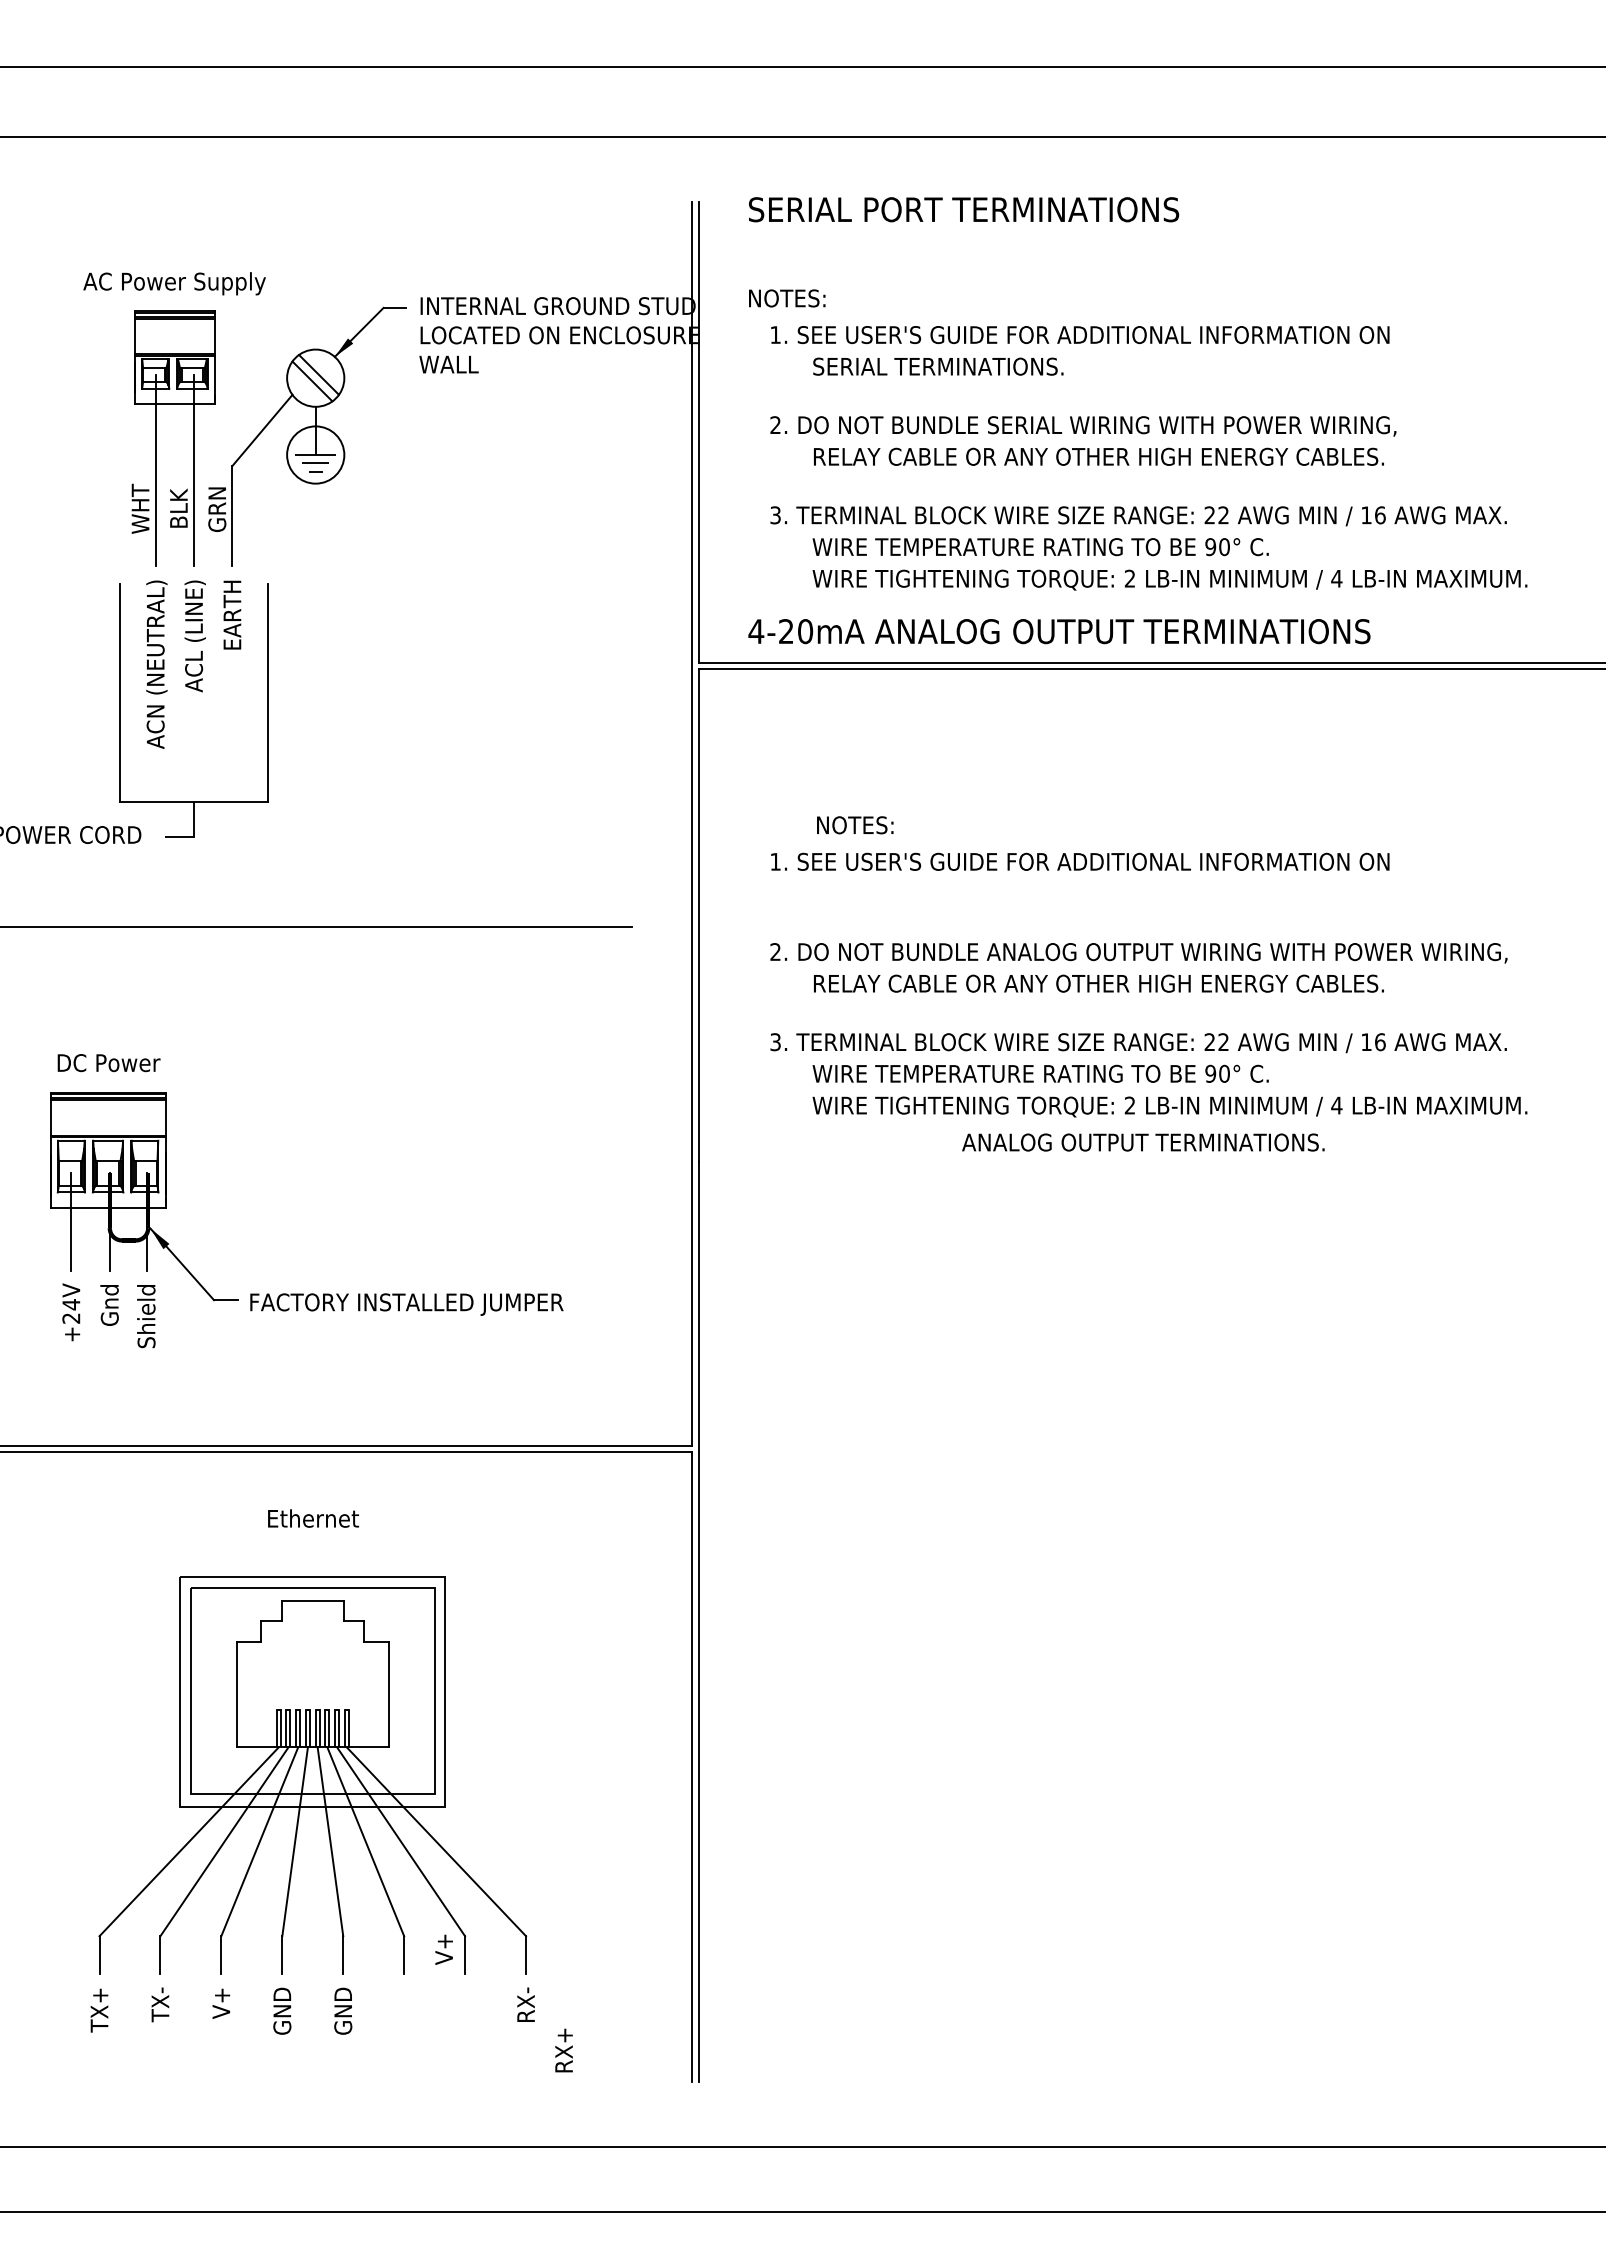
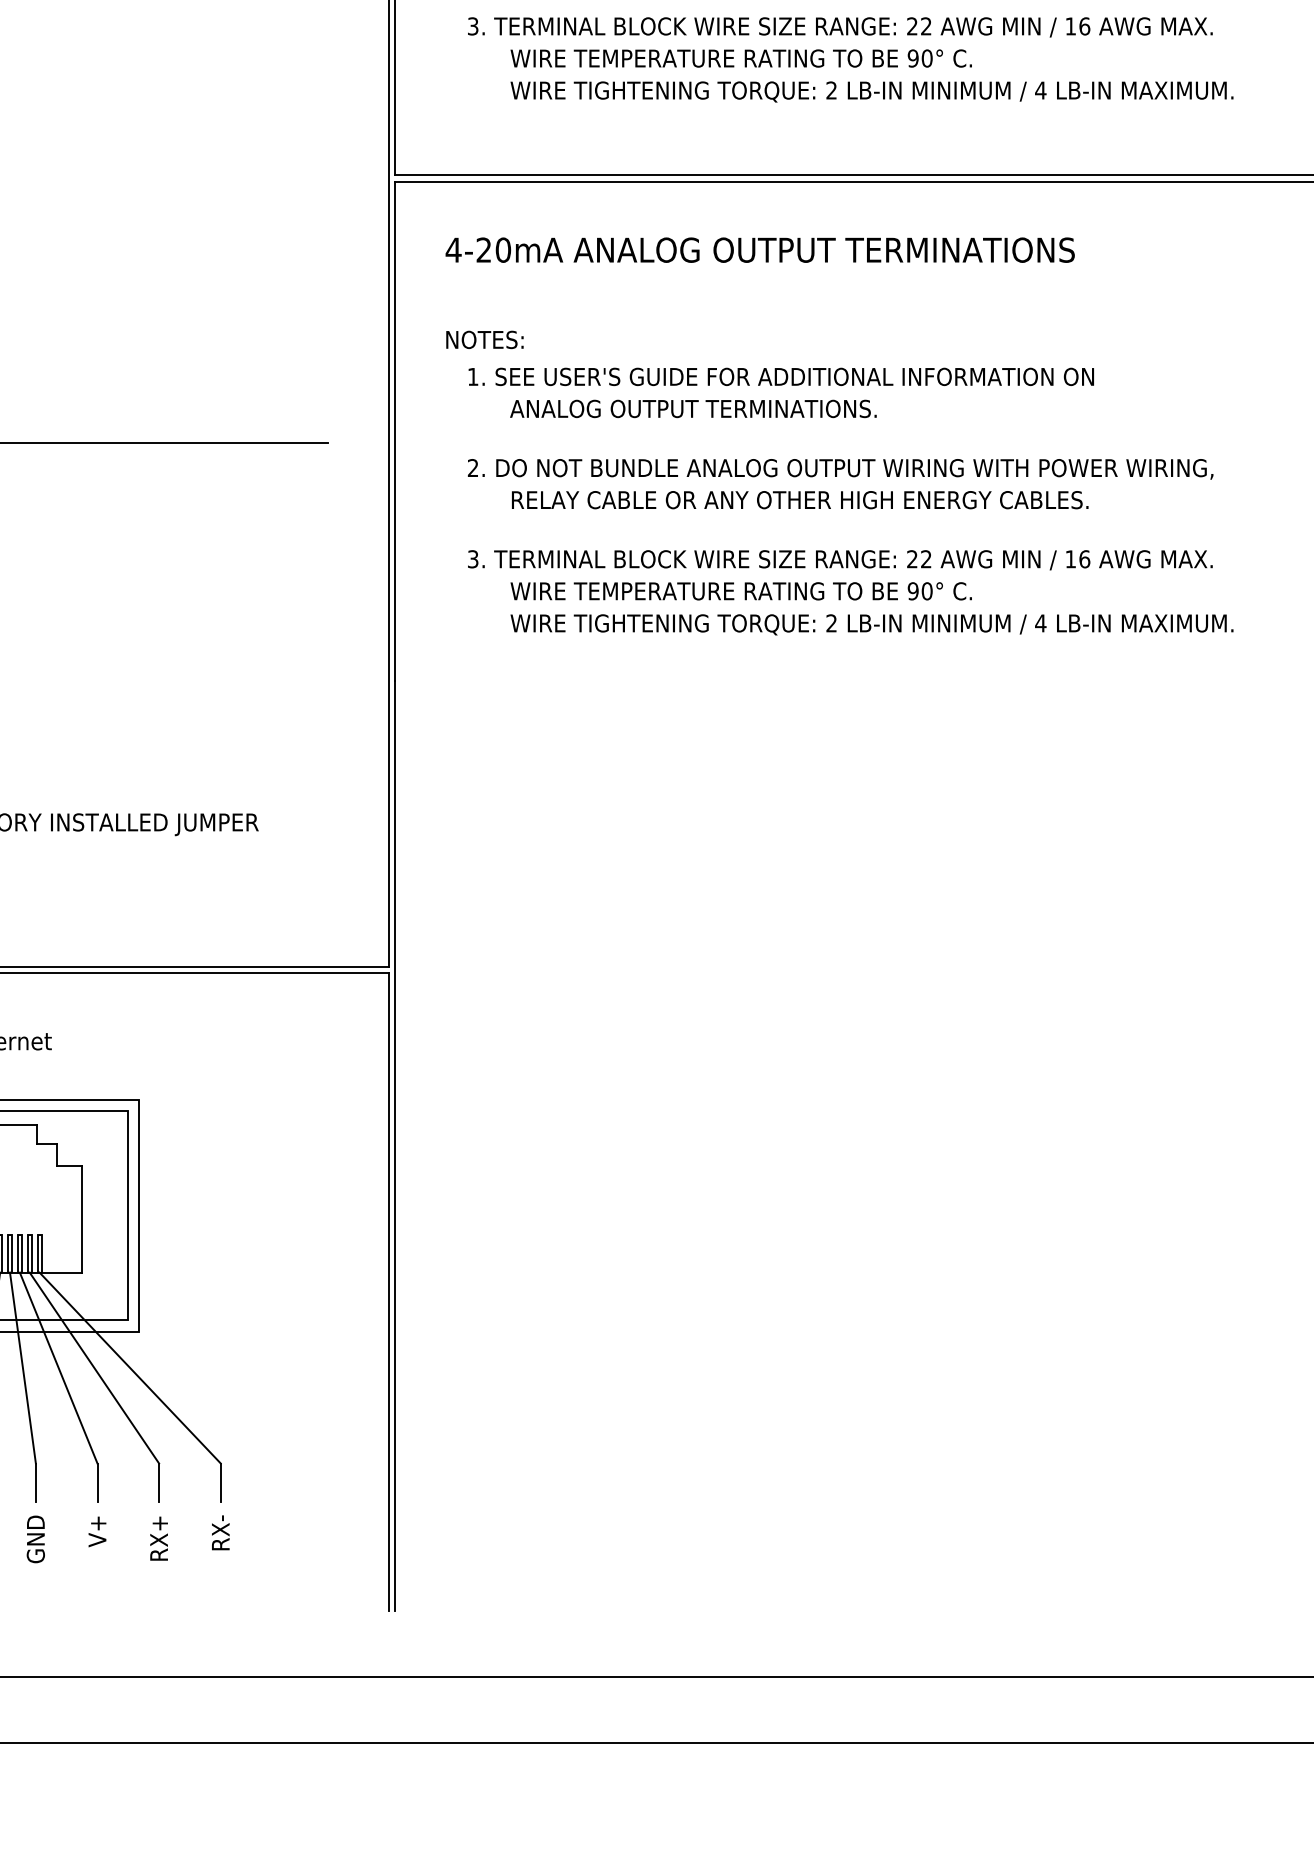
text: (1059, 631) -> (760, 250), moved
text: (855, 825) -> (485, 340), moved
text: (1143, 1142) -> (693, 408), moved
text: (443, 1949) -> (96, 1531), moved
text: (563, 2050) -> (158, 1538), moved

